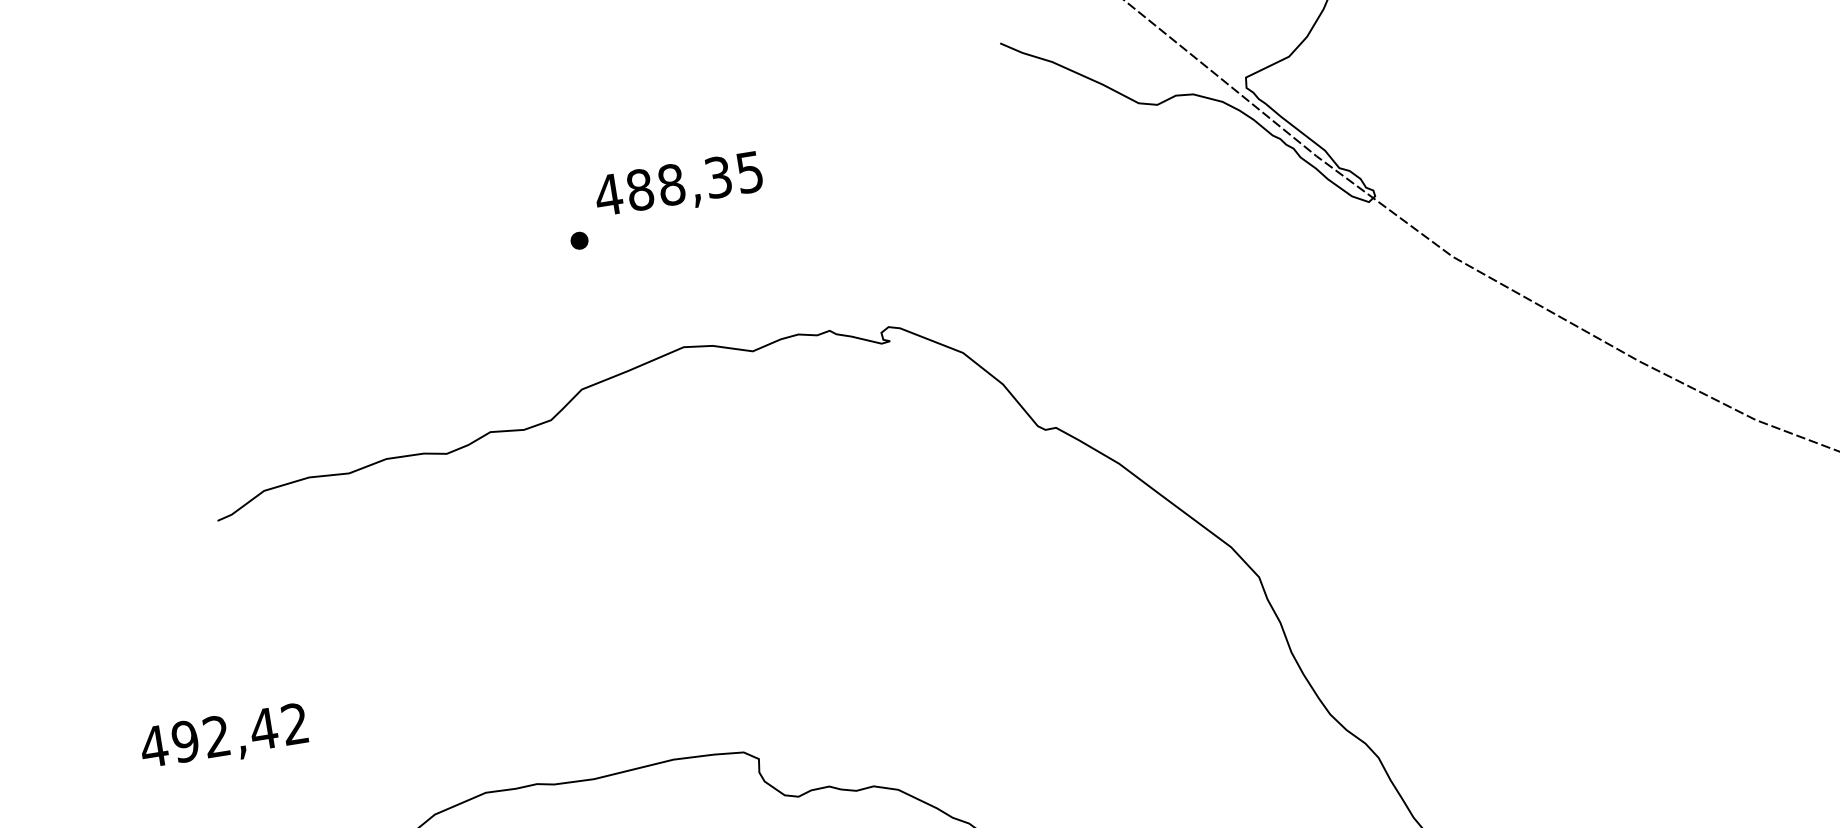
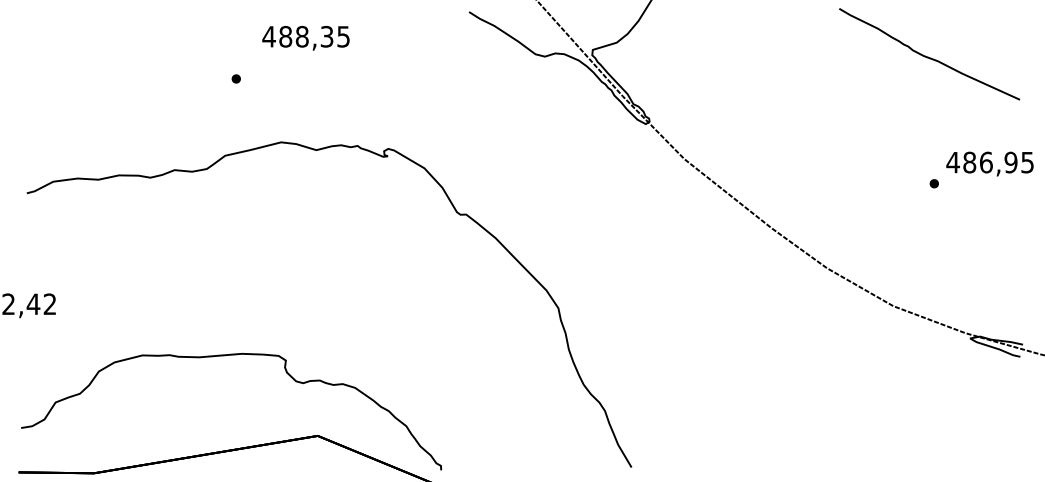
text: (678, 187) -> (305, 38), moved

